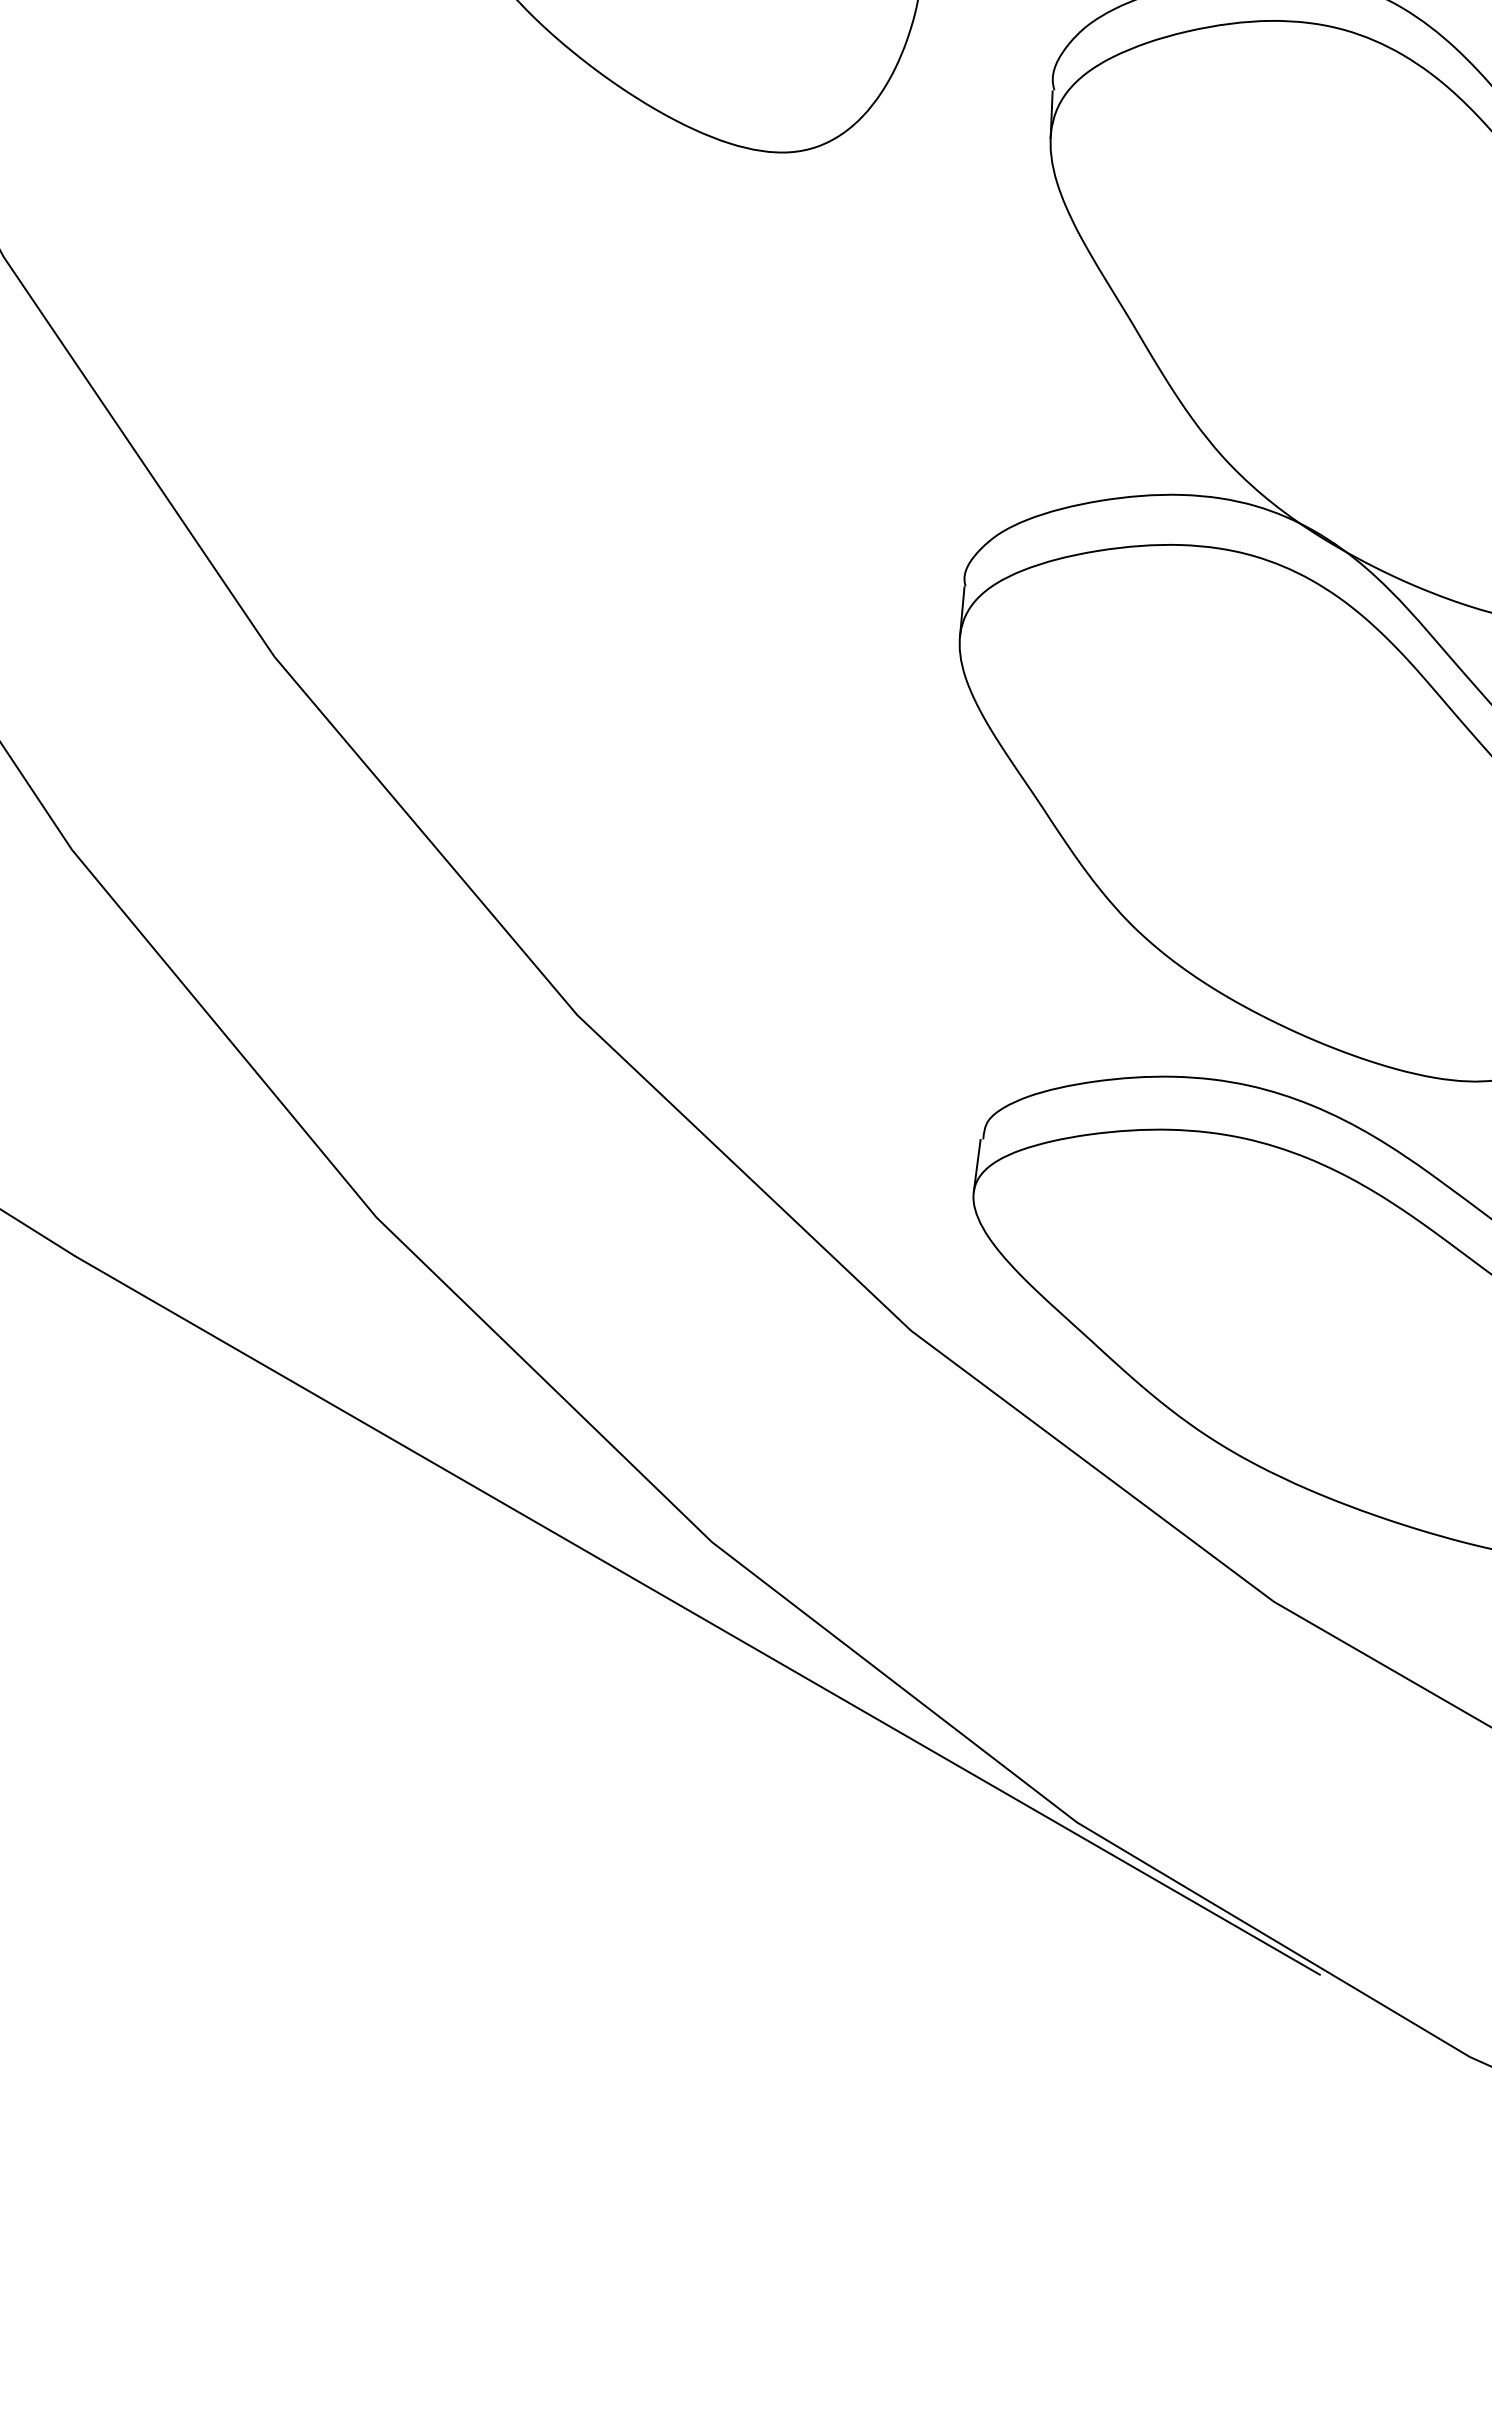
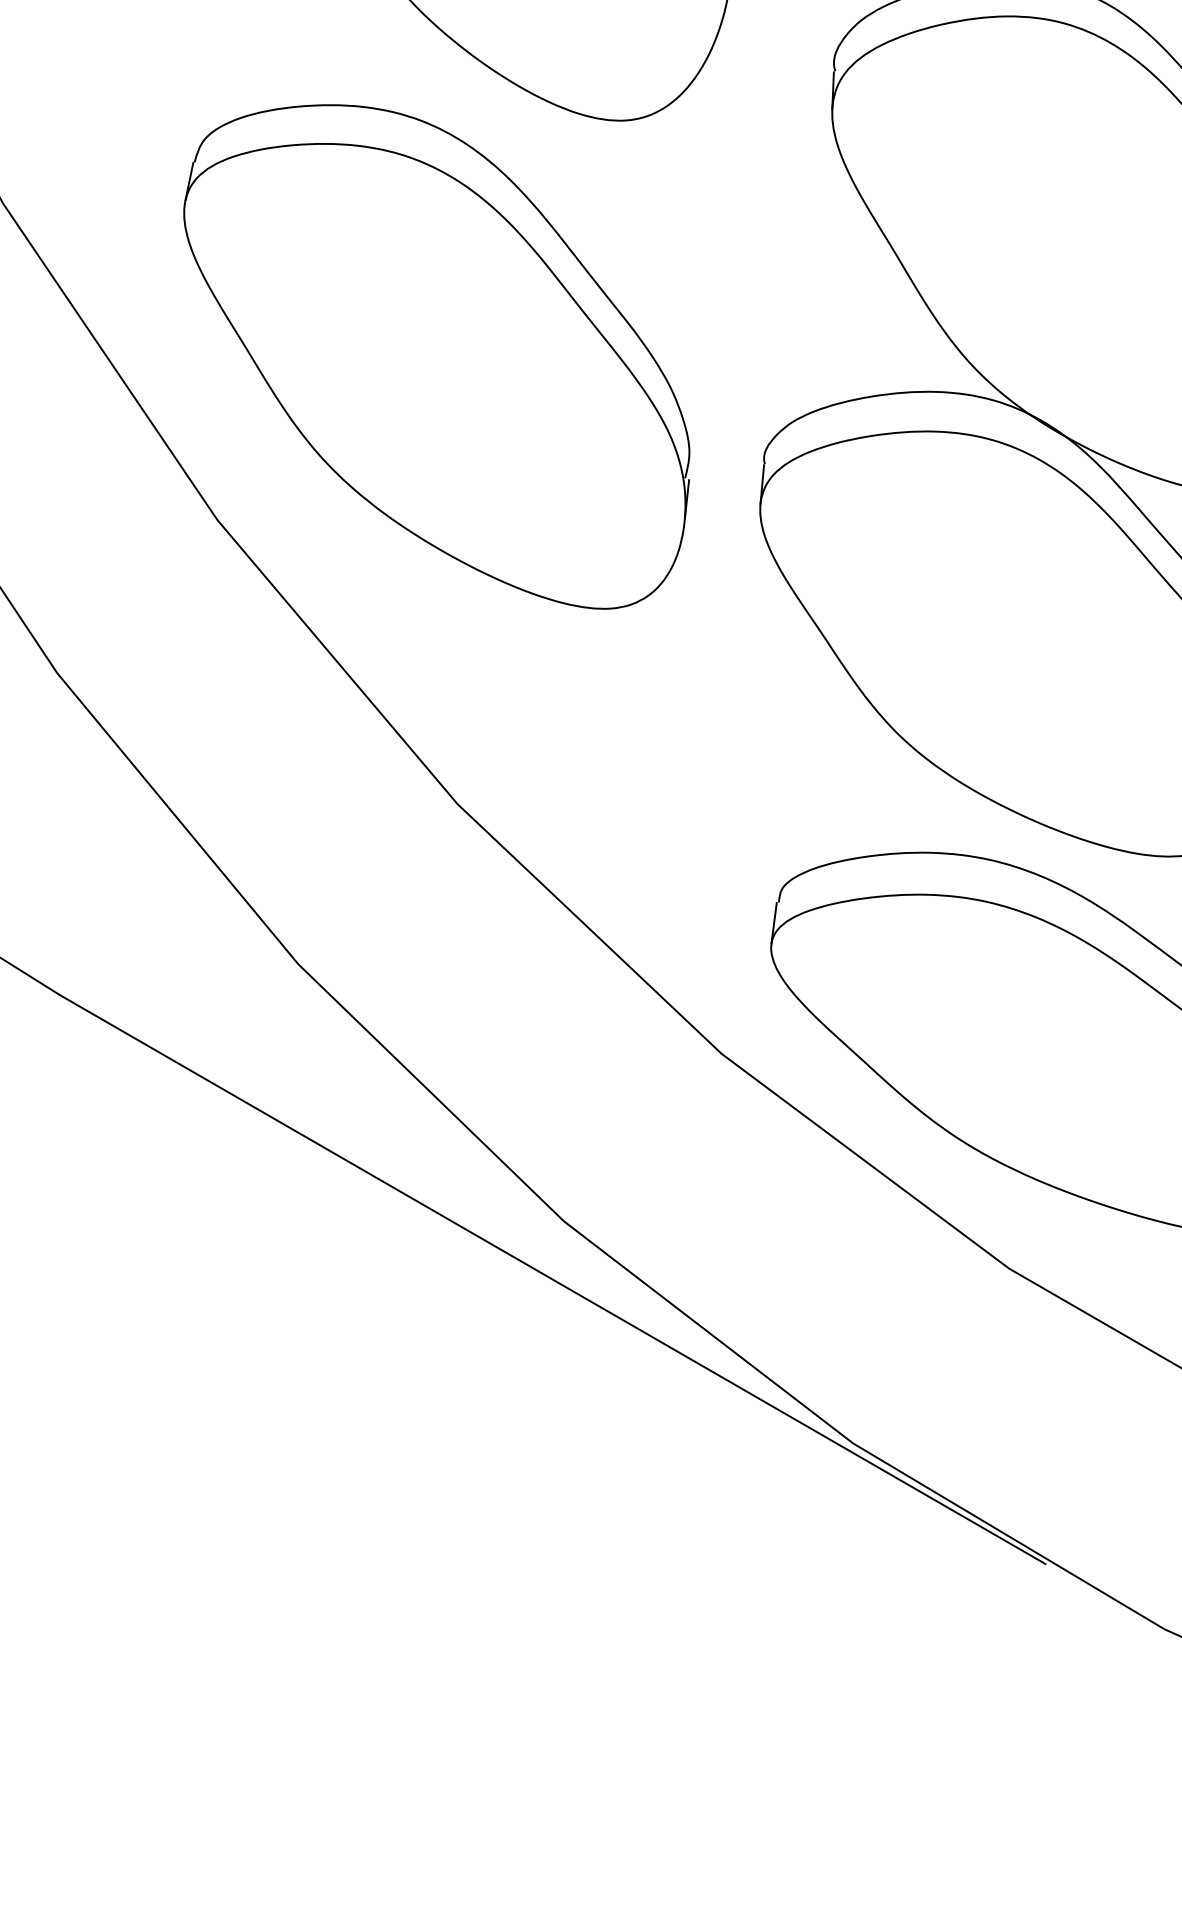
part: (551, 450) -> (436, 356), added

